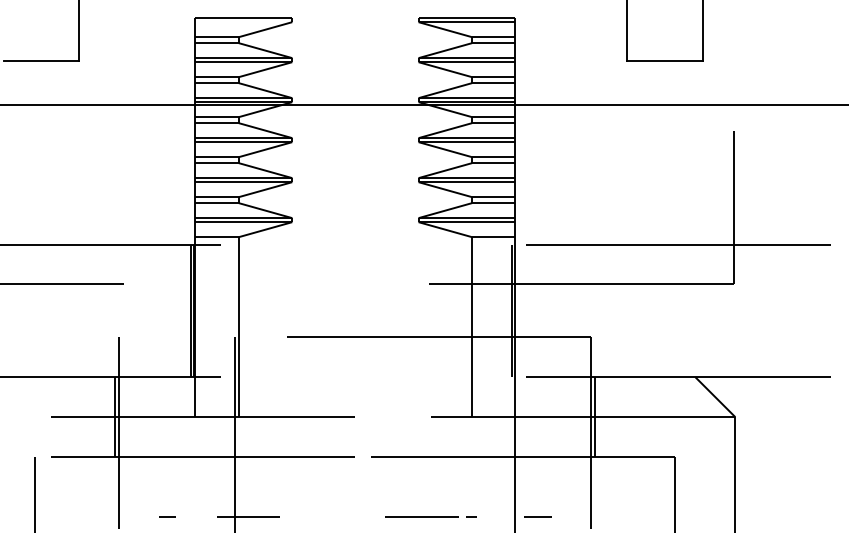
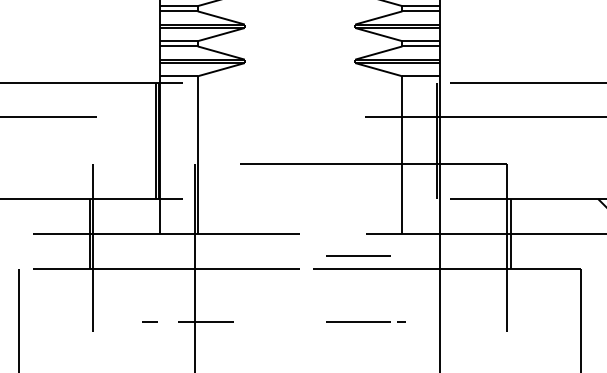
line: (421, 441) -> (358, 255), added
line: (167, 516) -> (150, 321), moved
line: (538, 517) -> (460, 322), removed

